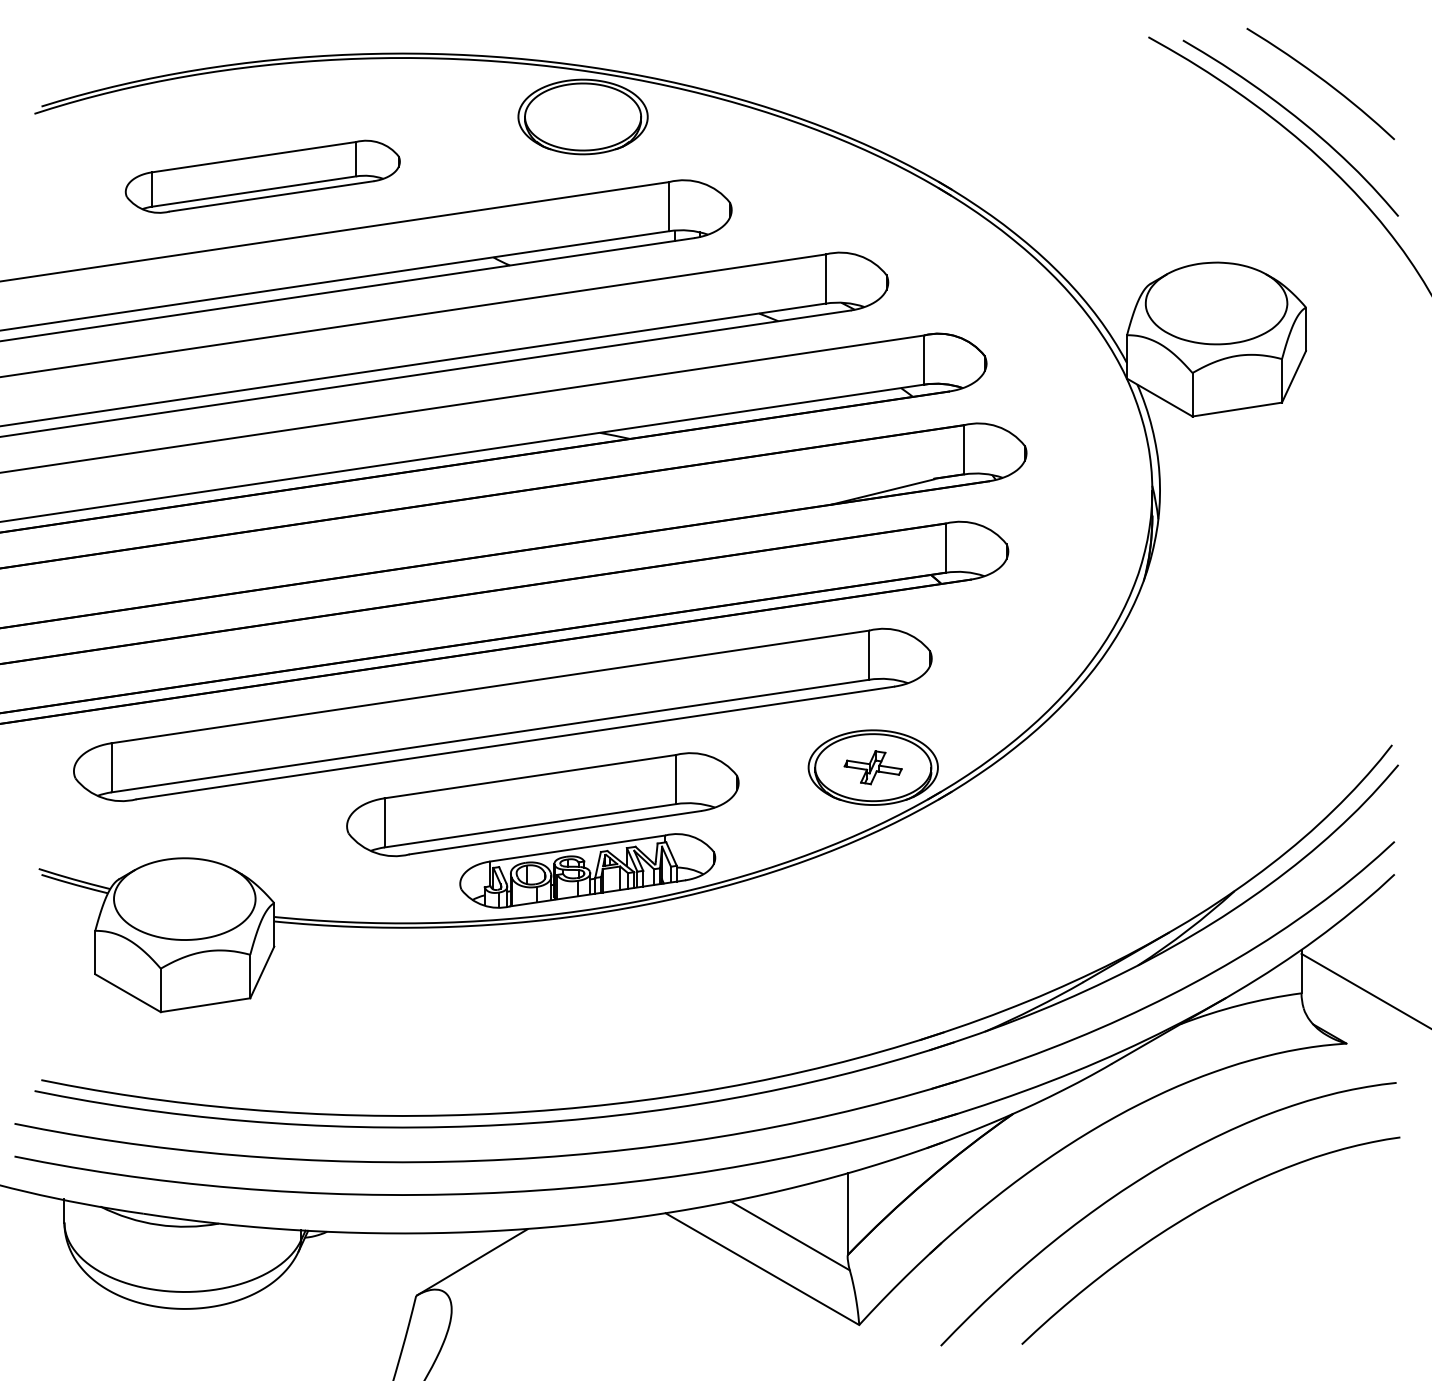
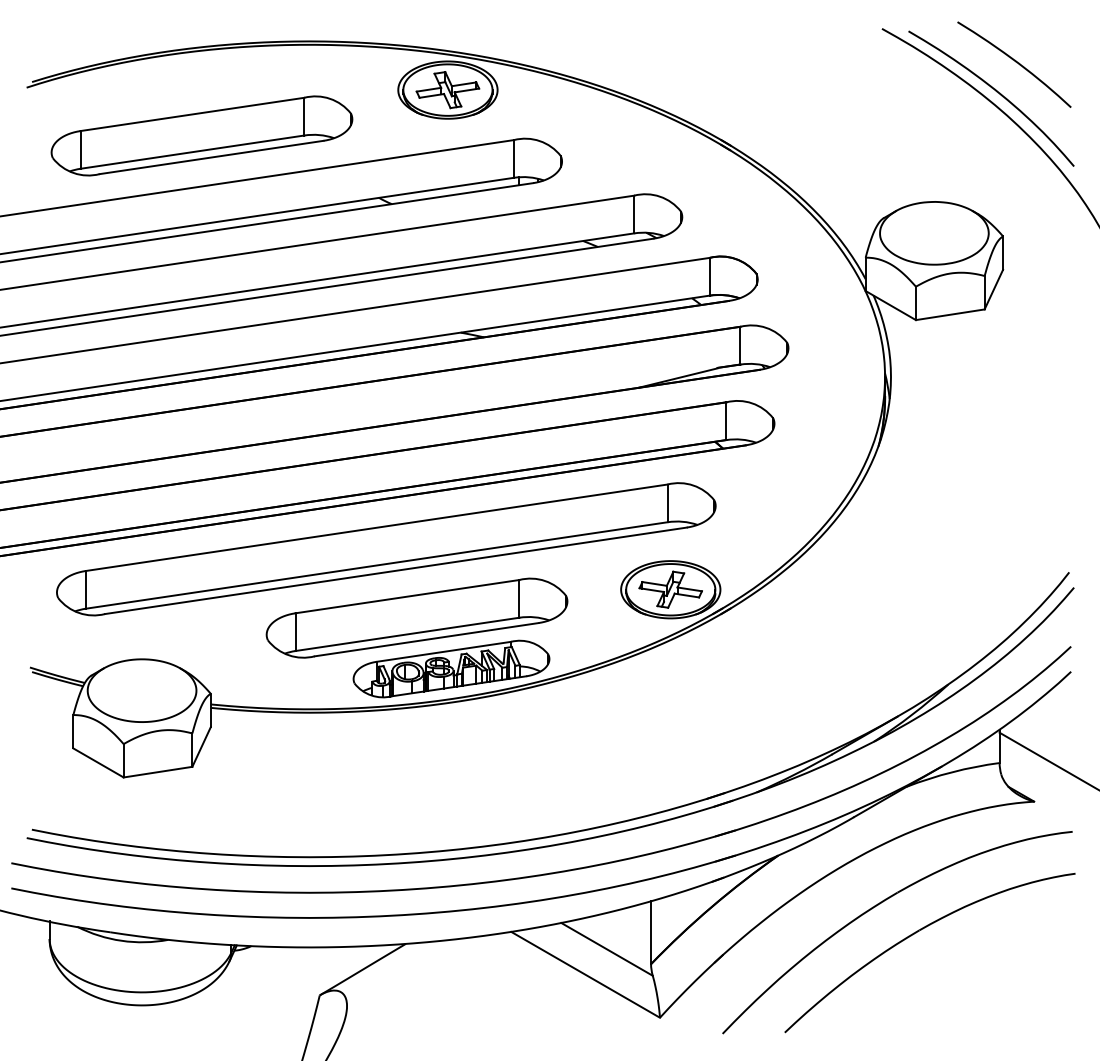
part: (582, 116) -> (447, 89), added
part: (262, 176) -> (201, 135), size x1.43
part: (872, 767) -> (670, 589), size x1.43

